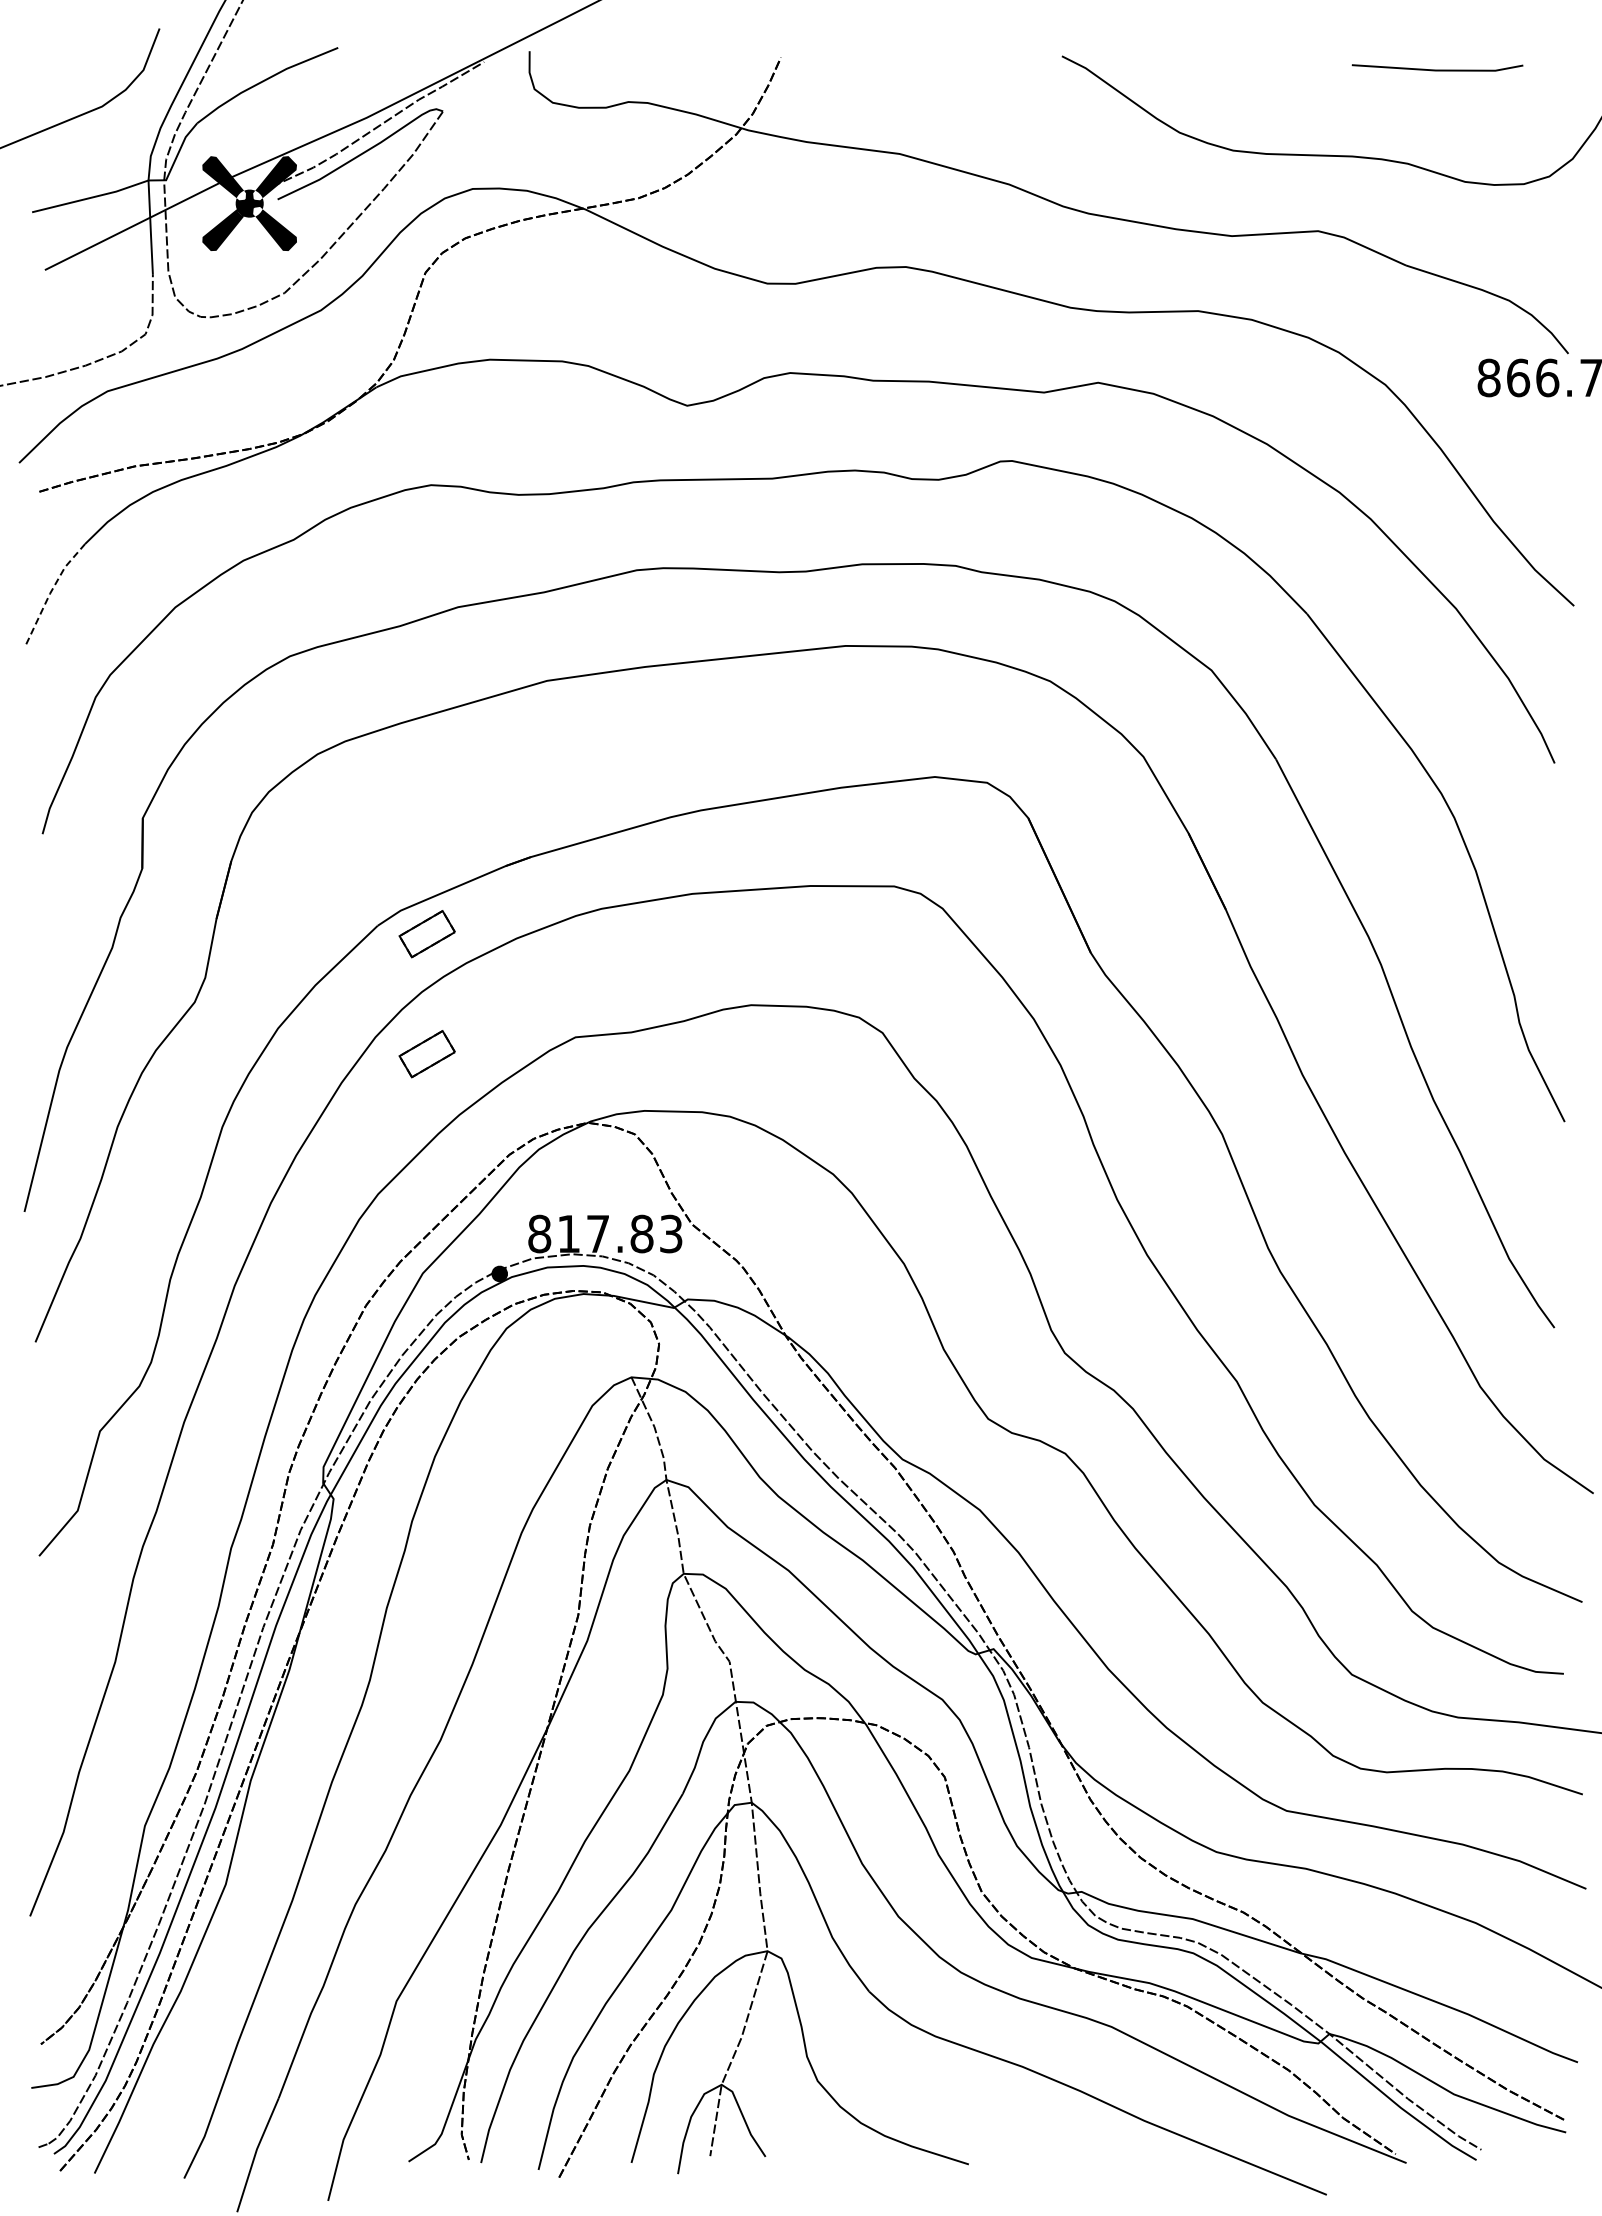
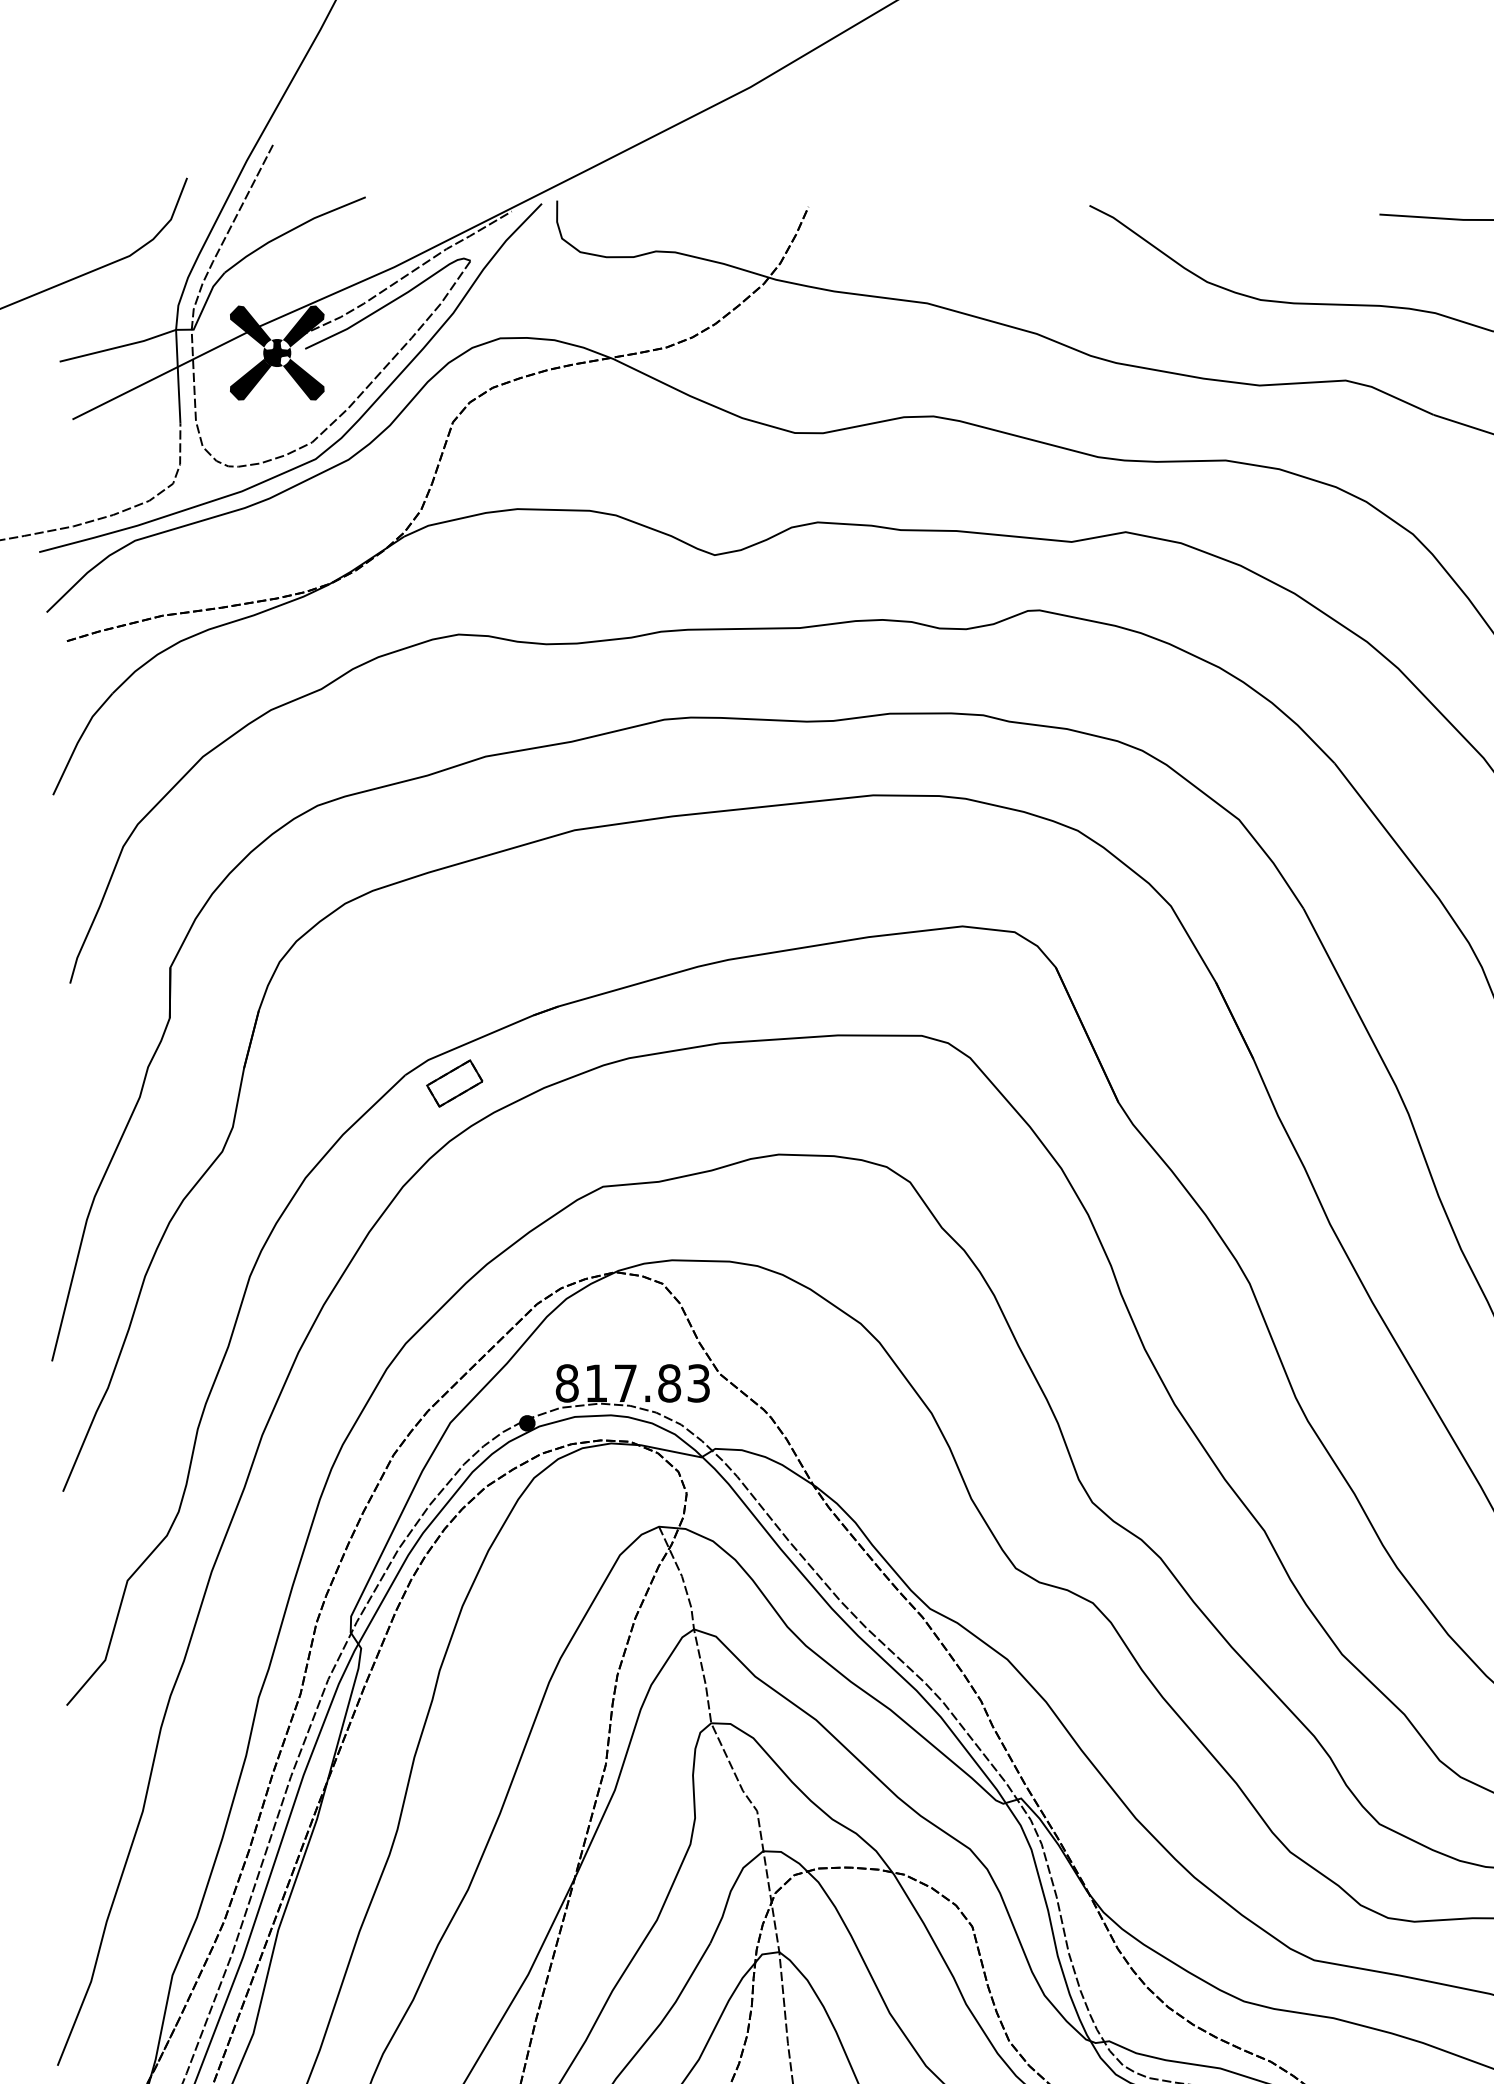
curve: (317, 283) -> (345, 432), added
line: (51, 592) -> (79, 741), dashed -> solid
part: (426, 1054) -> (454, 1203), removed

